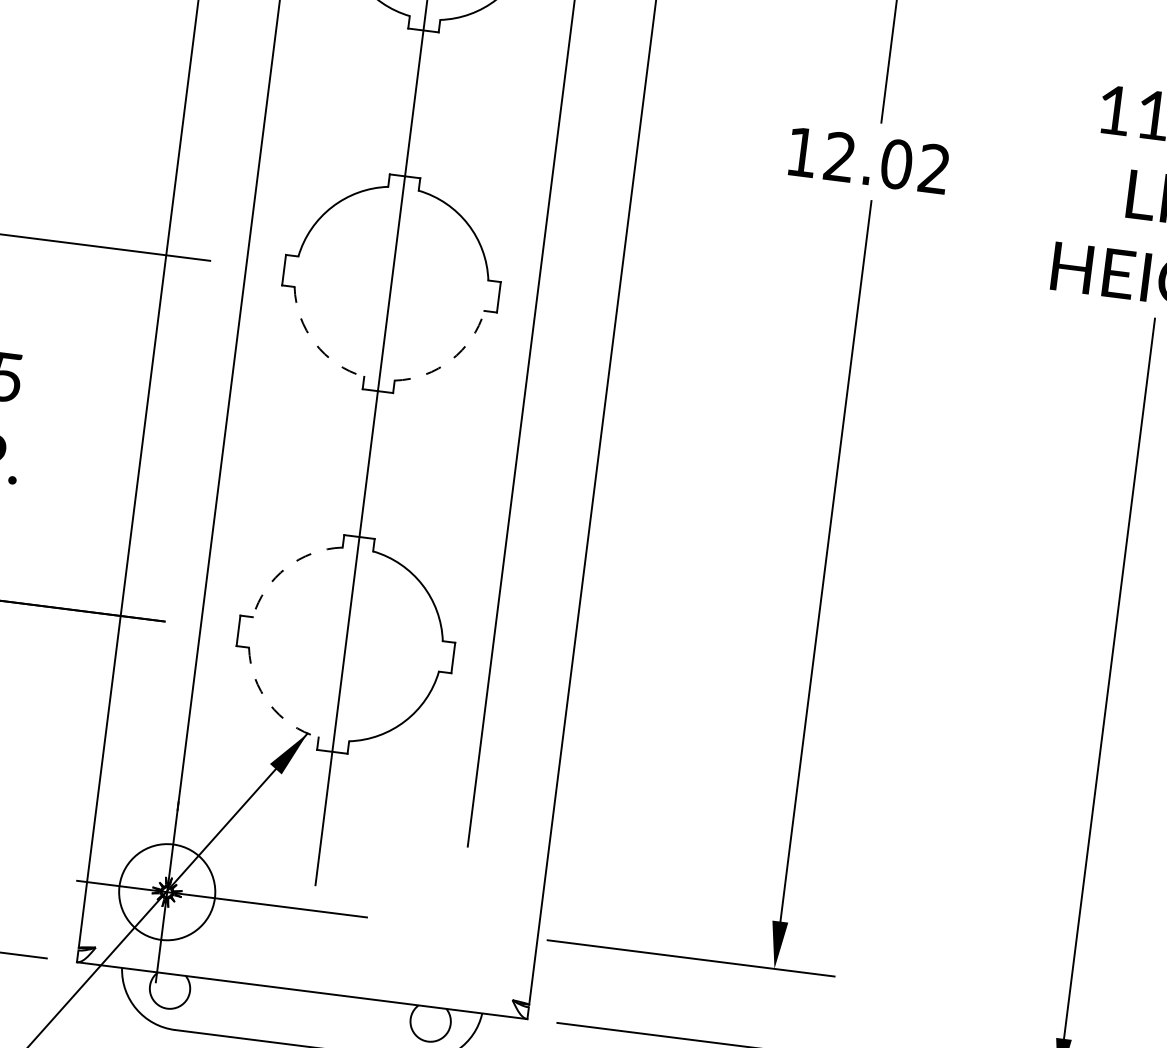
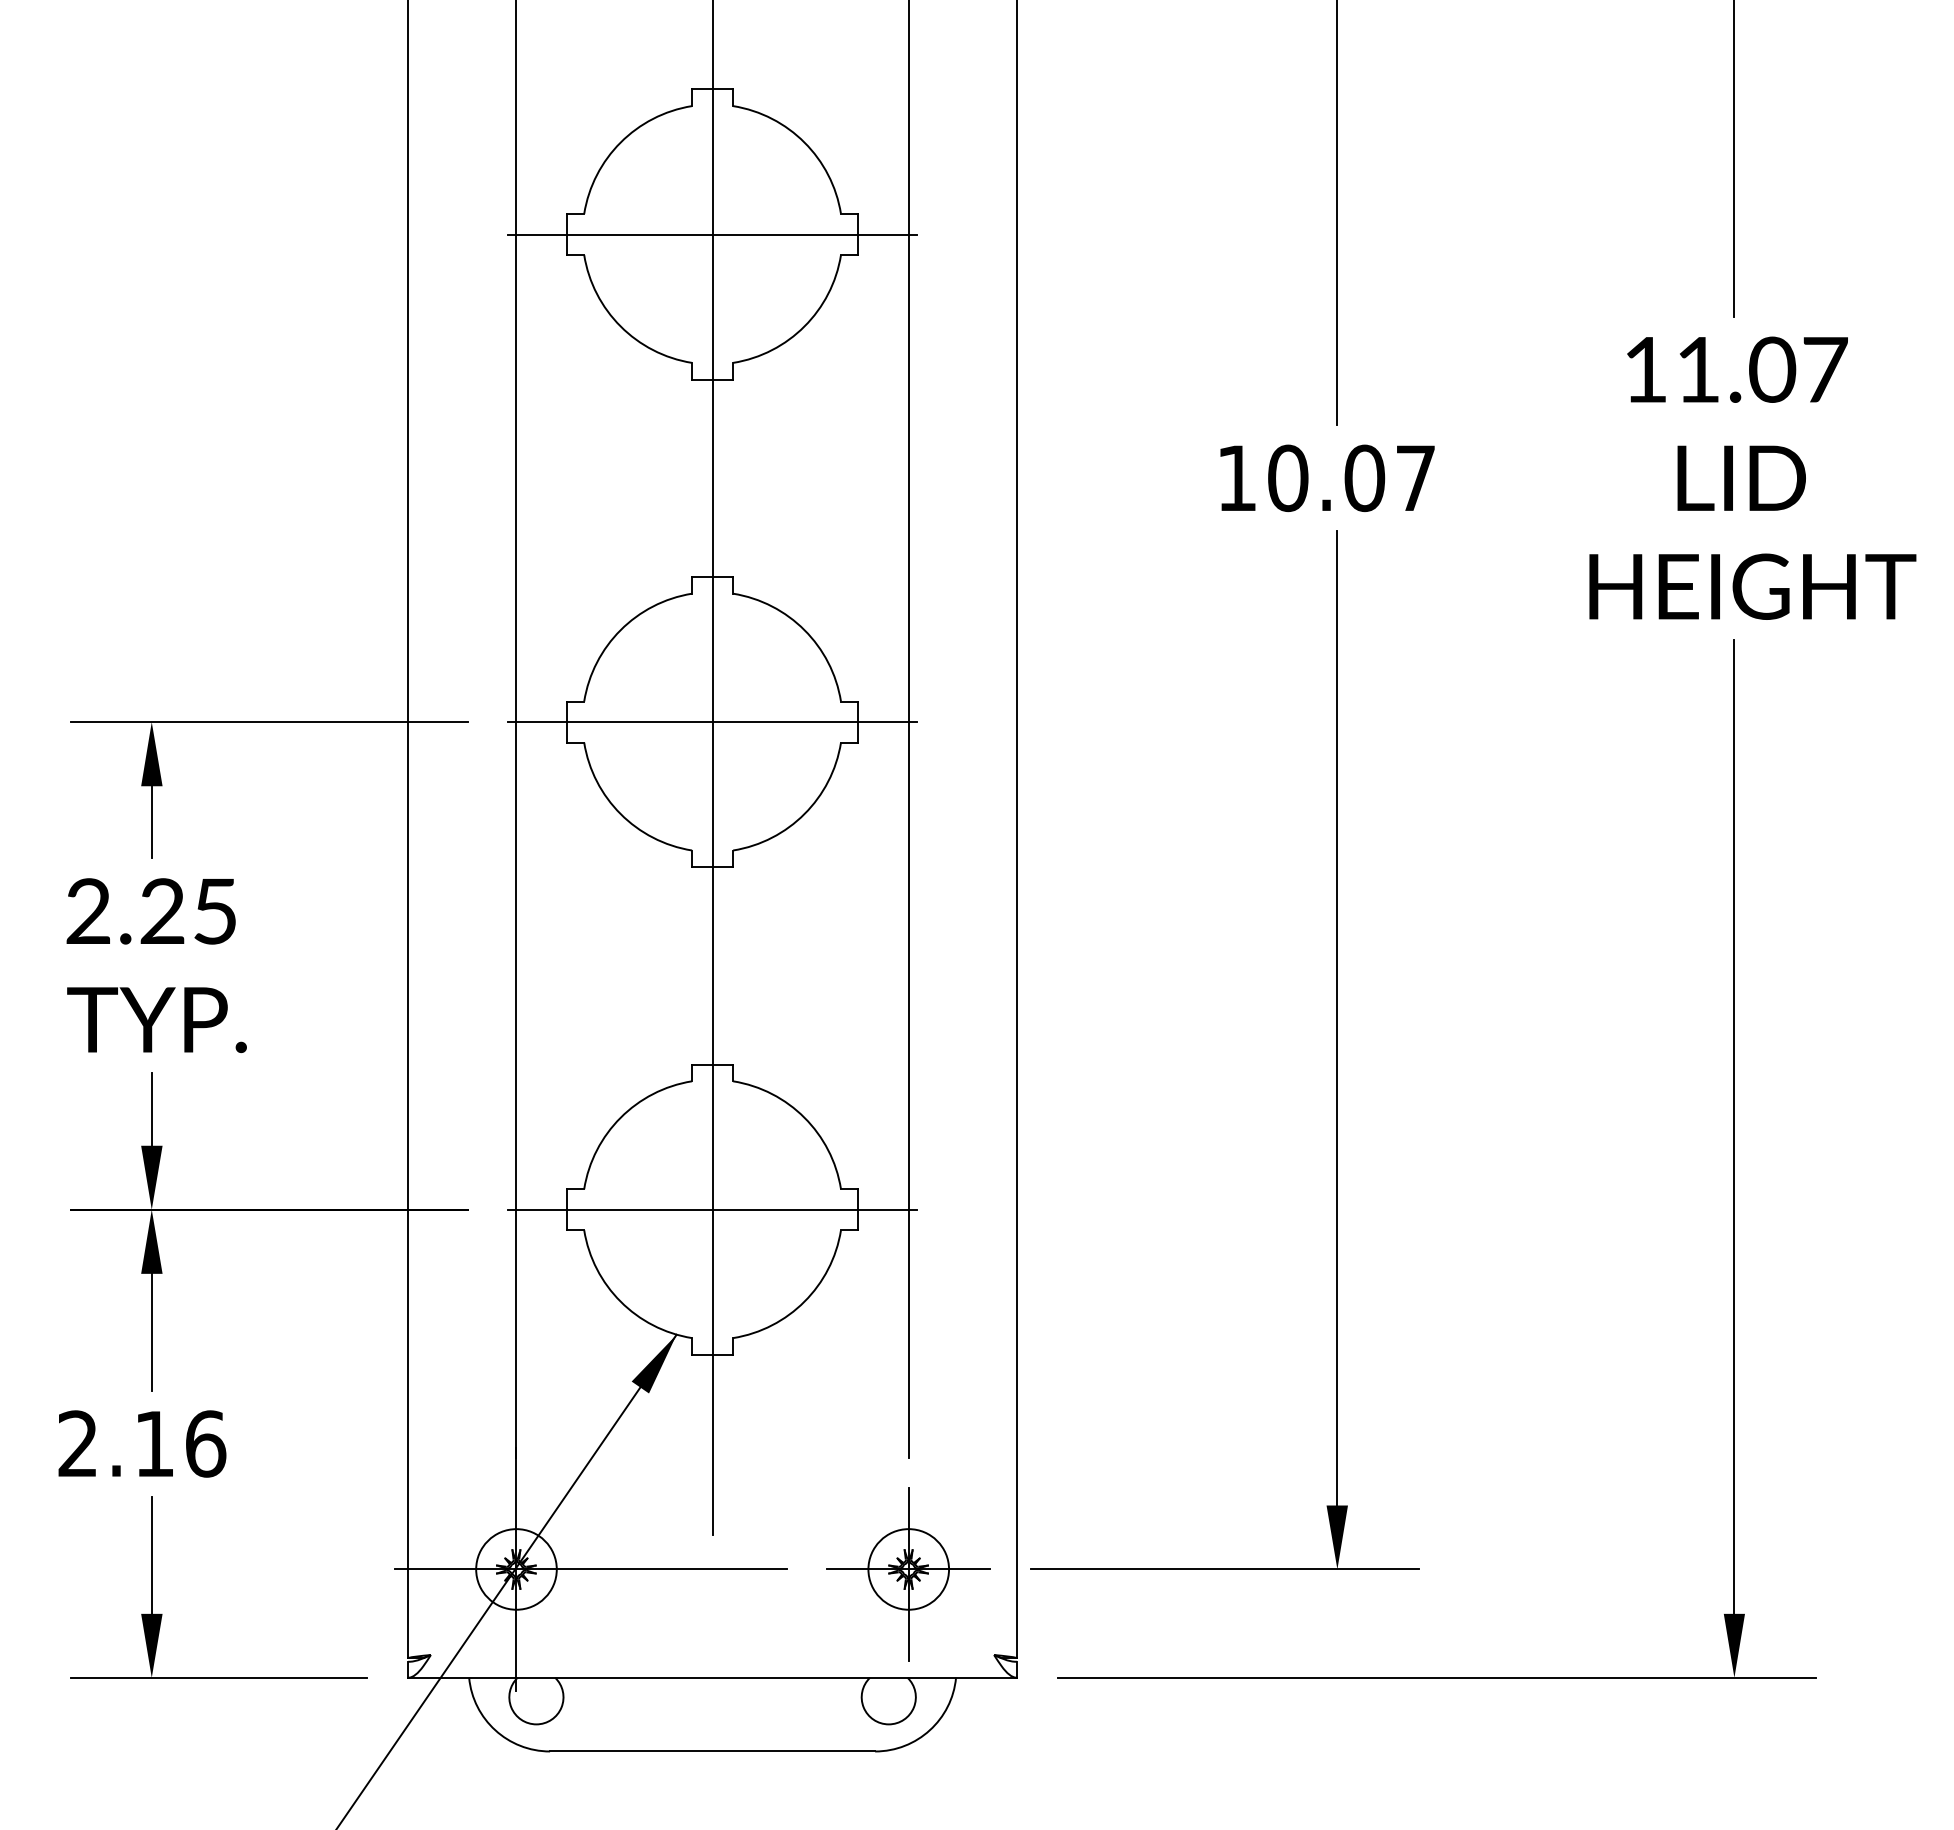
text: (886, 163) -> (1351, 478), 12.02 -> 10.07
line: (391, 284) -> (712, 722), added
arc: (314, 343) -> (620, 814), dashed -> solid
arc: (450, 360) -> (804, 814), dashed -> solid
arc: (286, 567) -> (620, 1117), dashed -> solid
line: (345, 644) -> (712, 1209), added
arc: (269, 703) -> (620, 1301), dashed -> solid
circle: (167, 892) -> (516, 1569), size x0.62
part: (456, 932) -> (908, 1574), added

